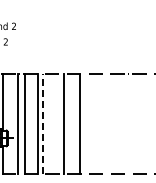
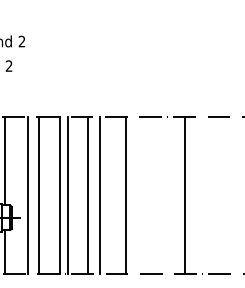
line: (56, 123) -> (88, 194), added
line: (117, 123) -> (184, 194), added
line: (43, 124) -> (68, 195), dashed -> solid

